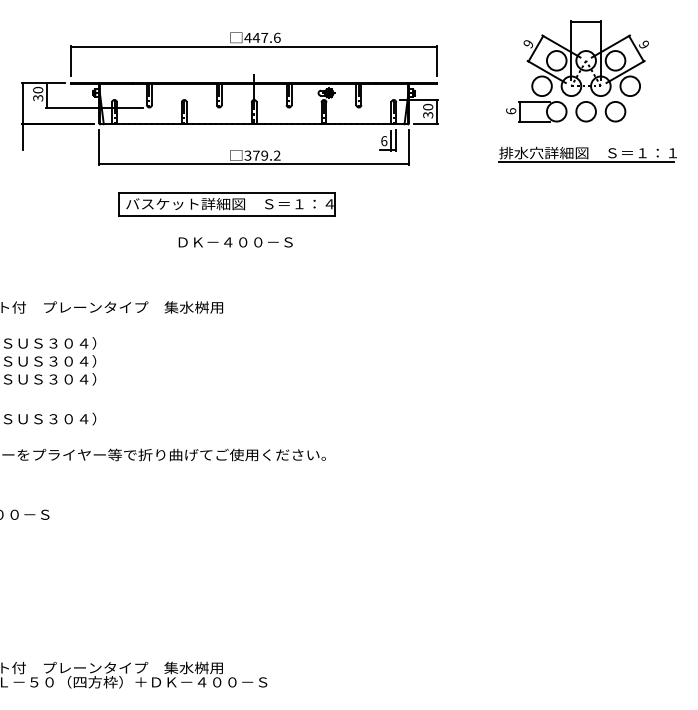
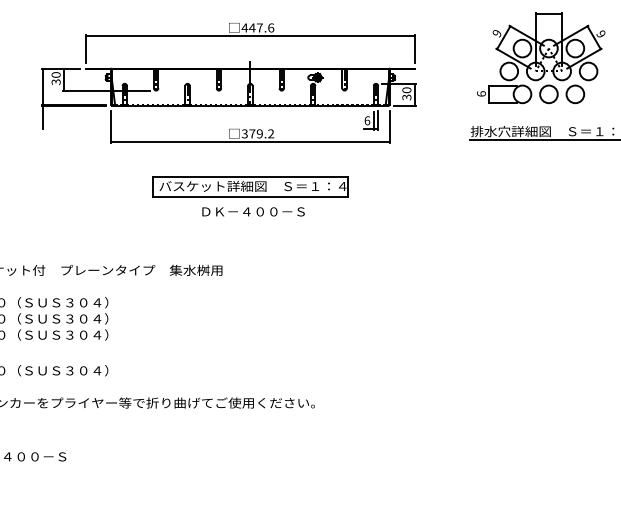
part: (226, 204) -> (249, 186), moved
text: (235, 242) -> (253, 211), moved

